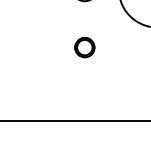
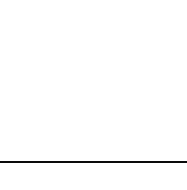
part: (84, 47) -> (100, 41), removed

